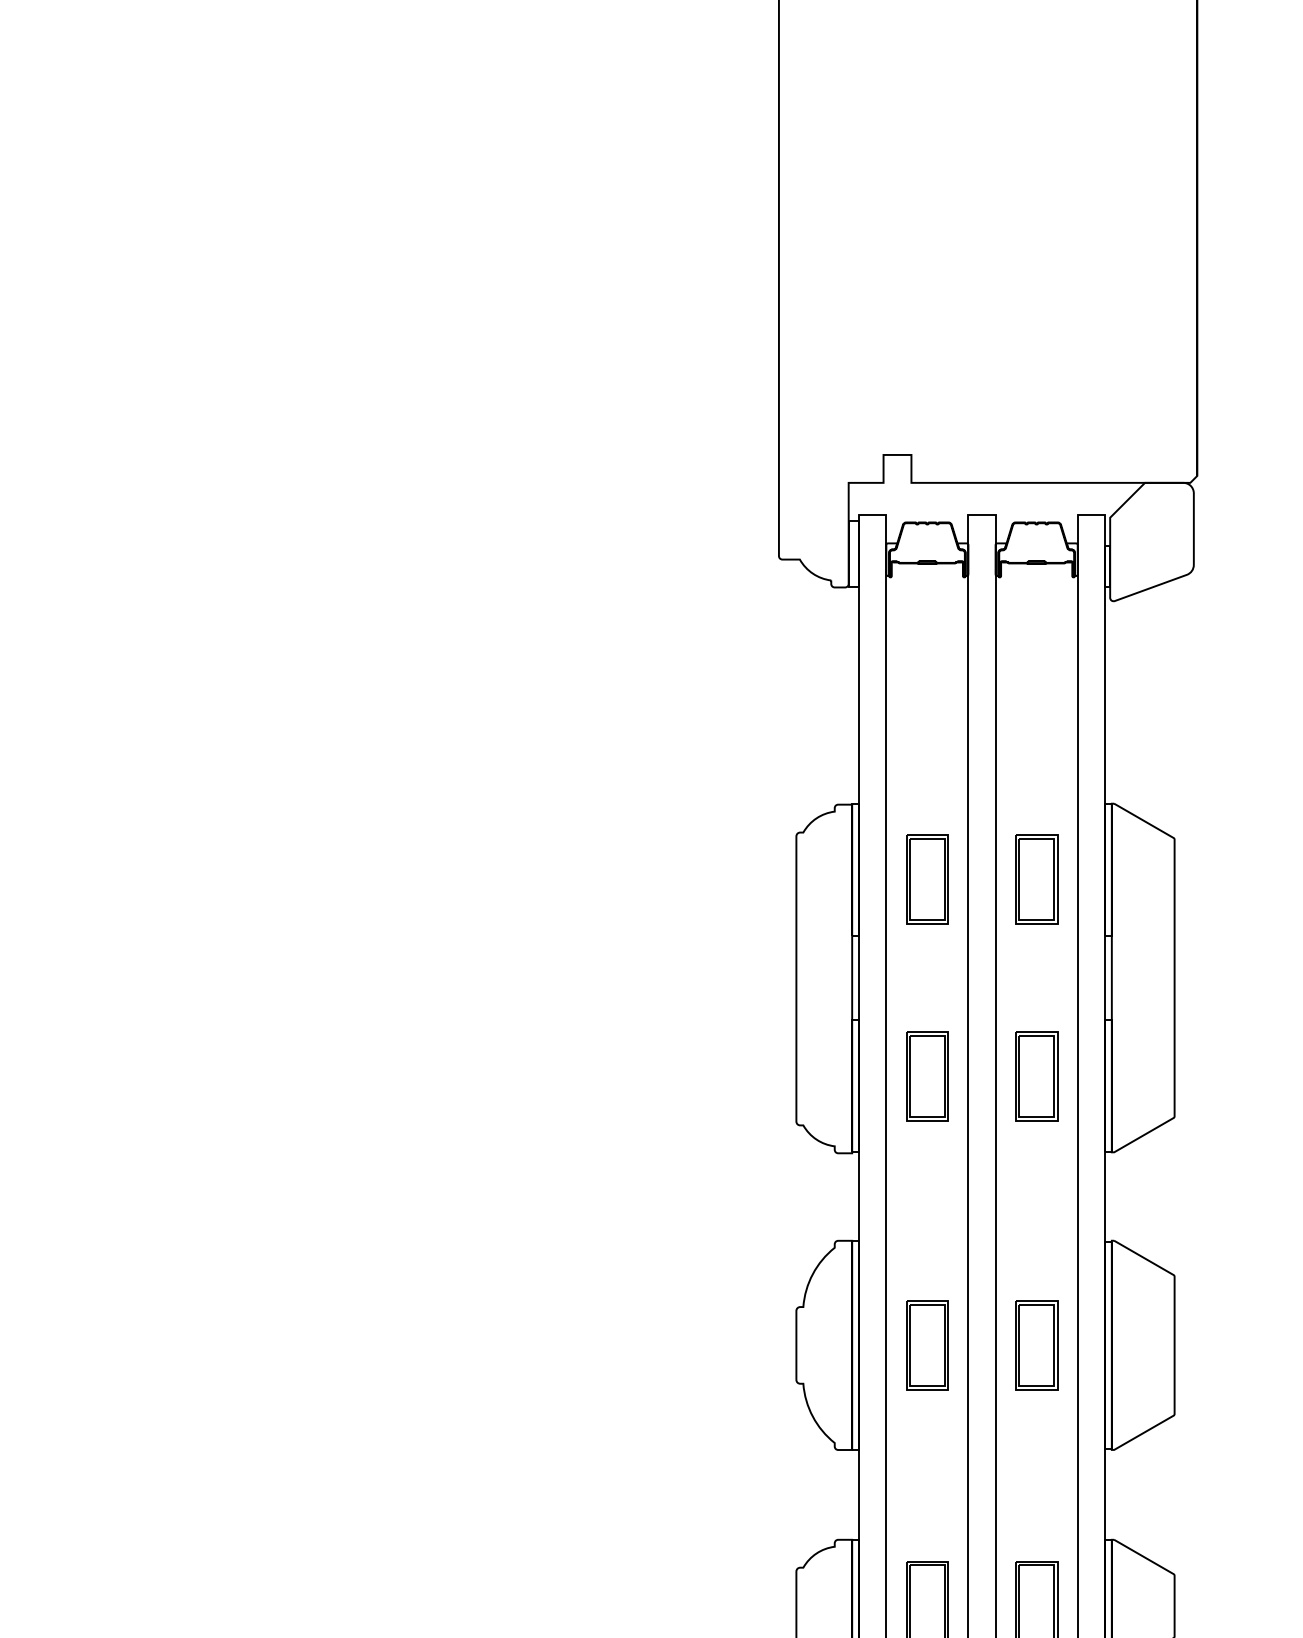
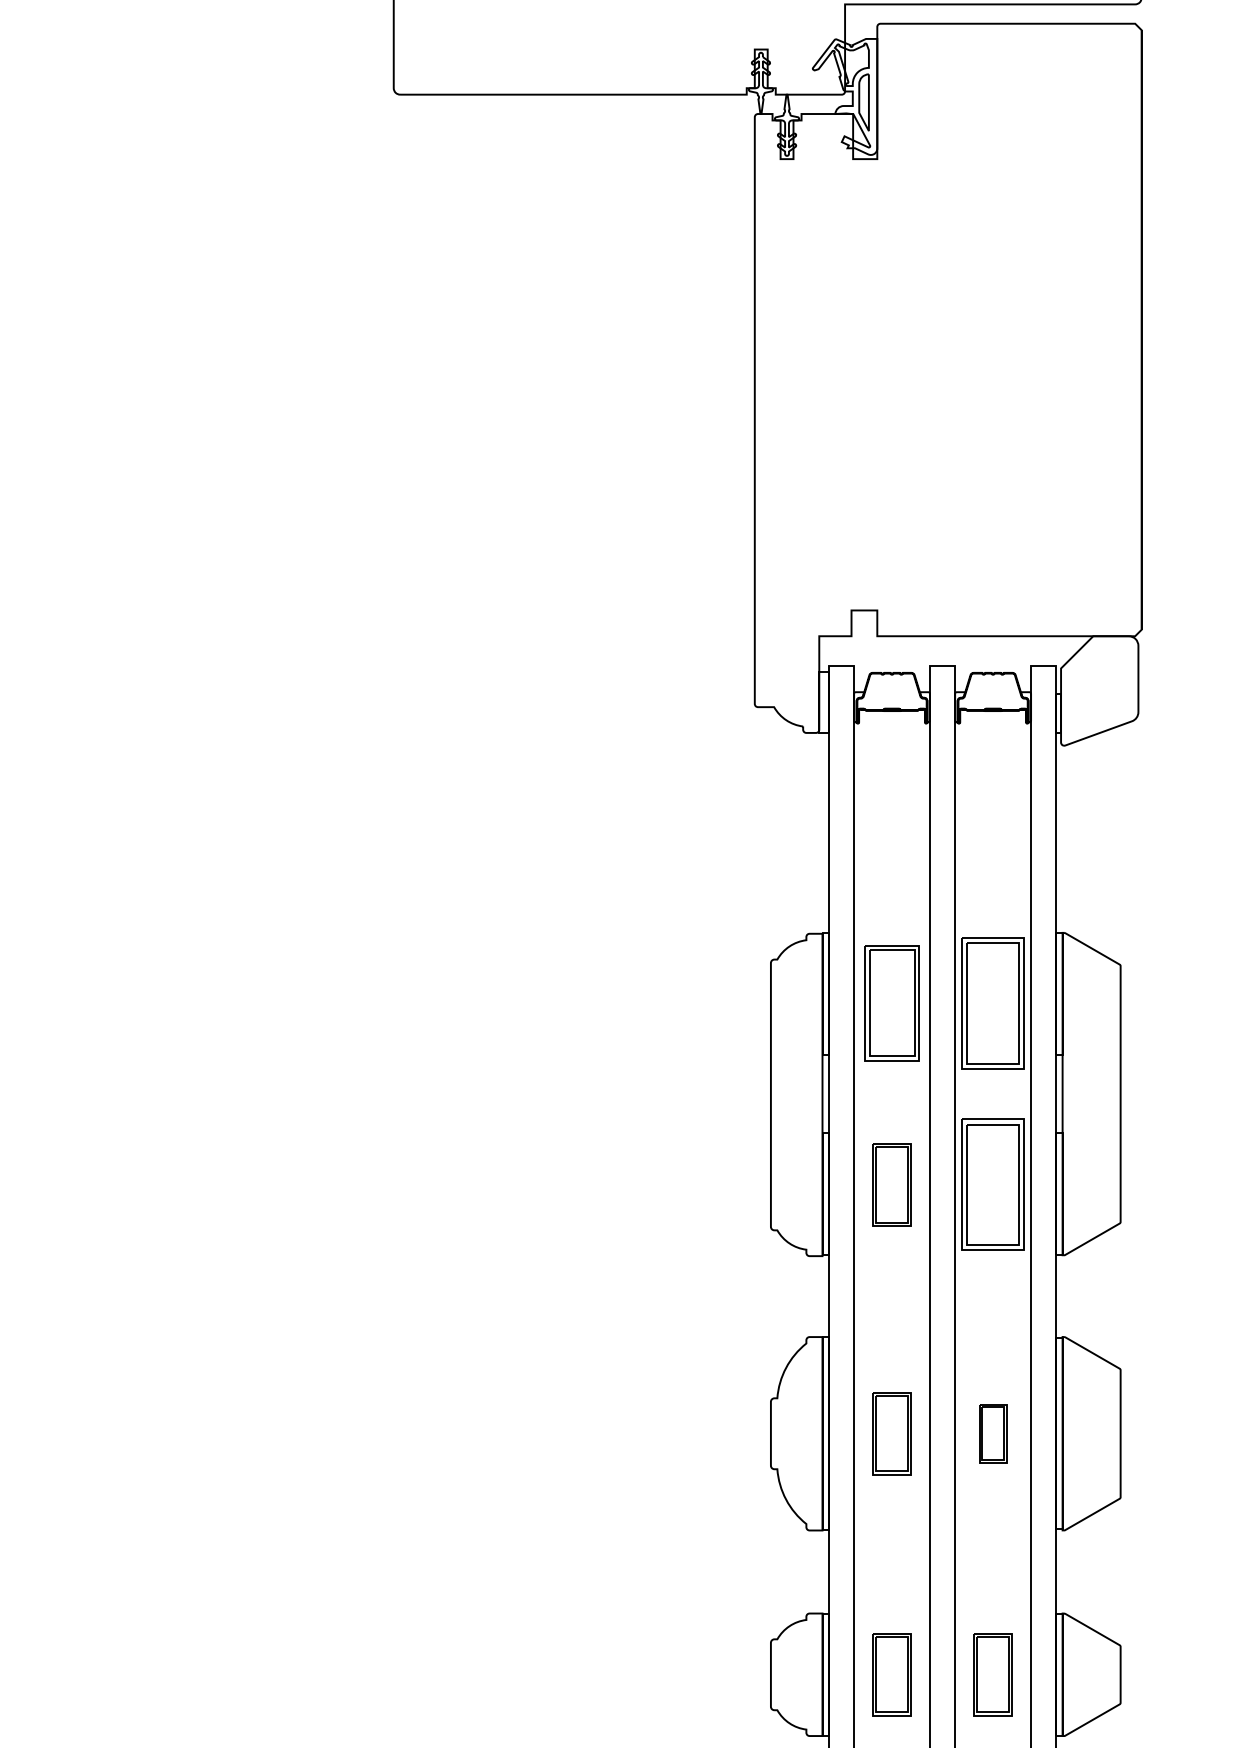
part: (926, 878) -> (891, 1002), size x1.4
part: (1036, 878) -> (992, 1002), size x1.6
part: (1036, 1075) -> (992, 1184), size x1.6
part: (1036, 1345) -> (992, 1433), size x0.7

